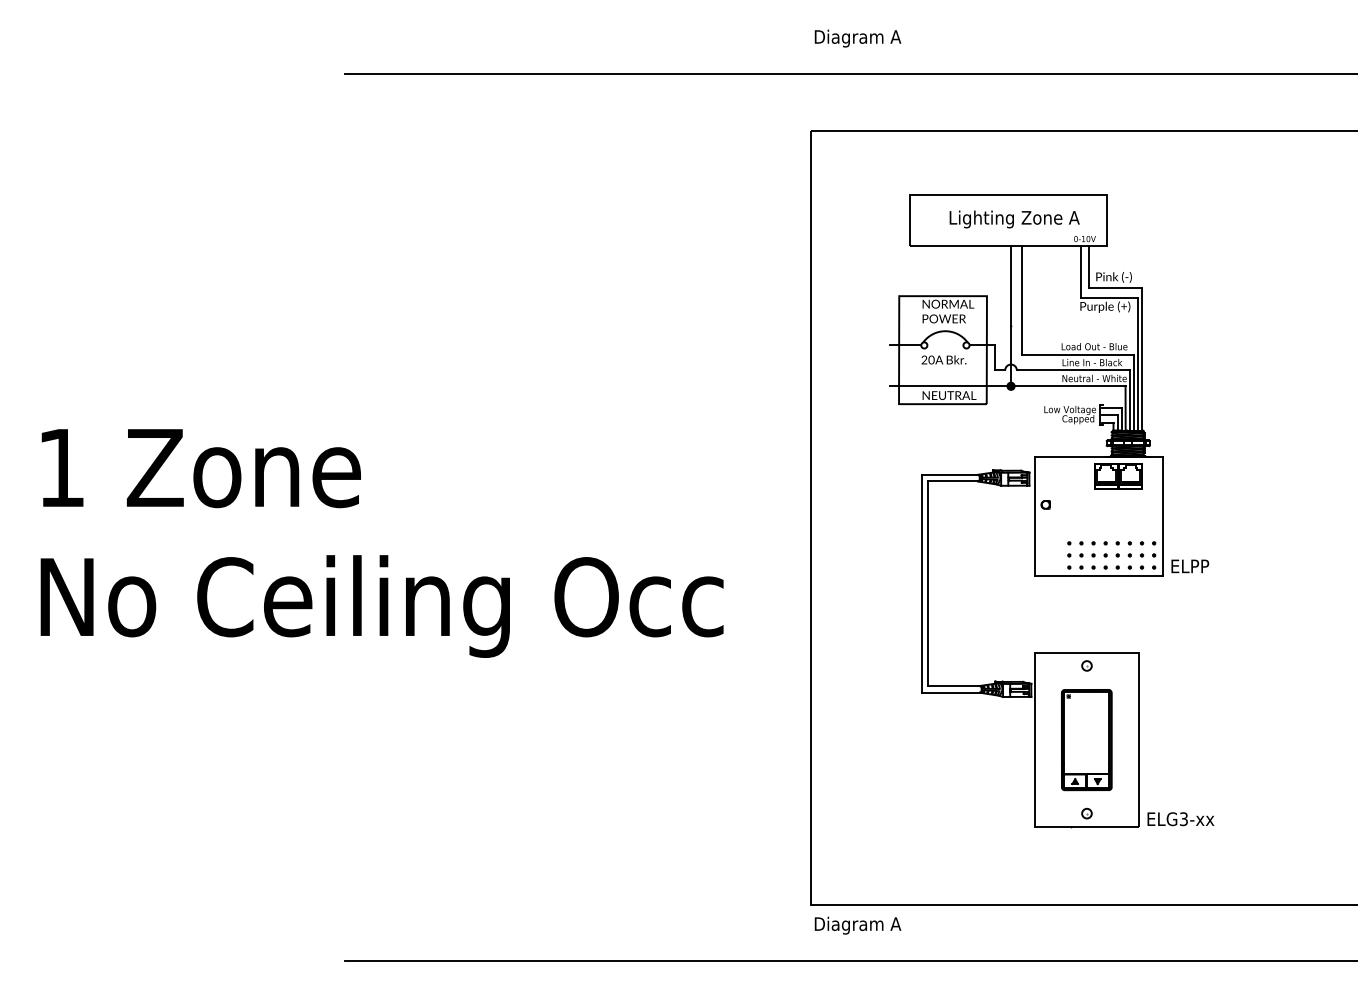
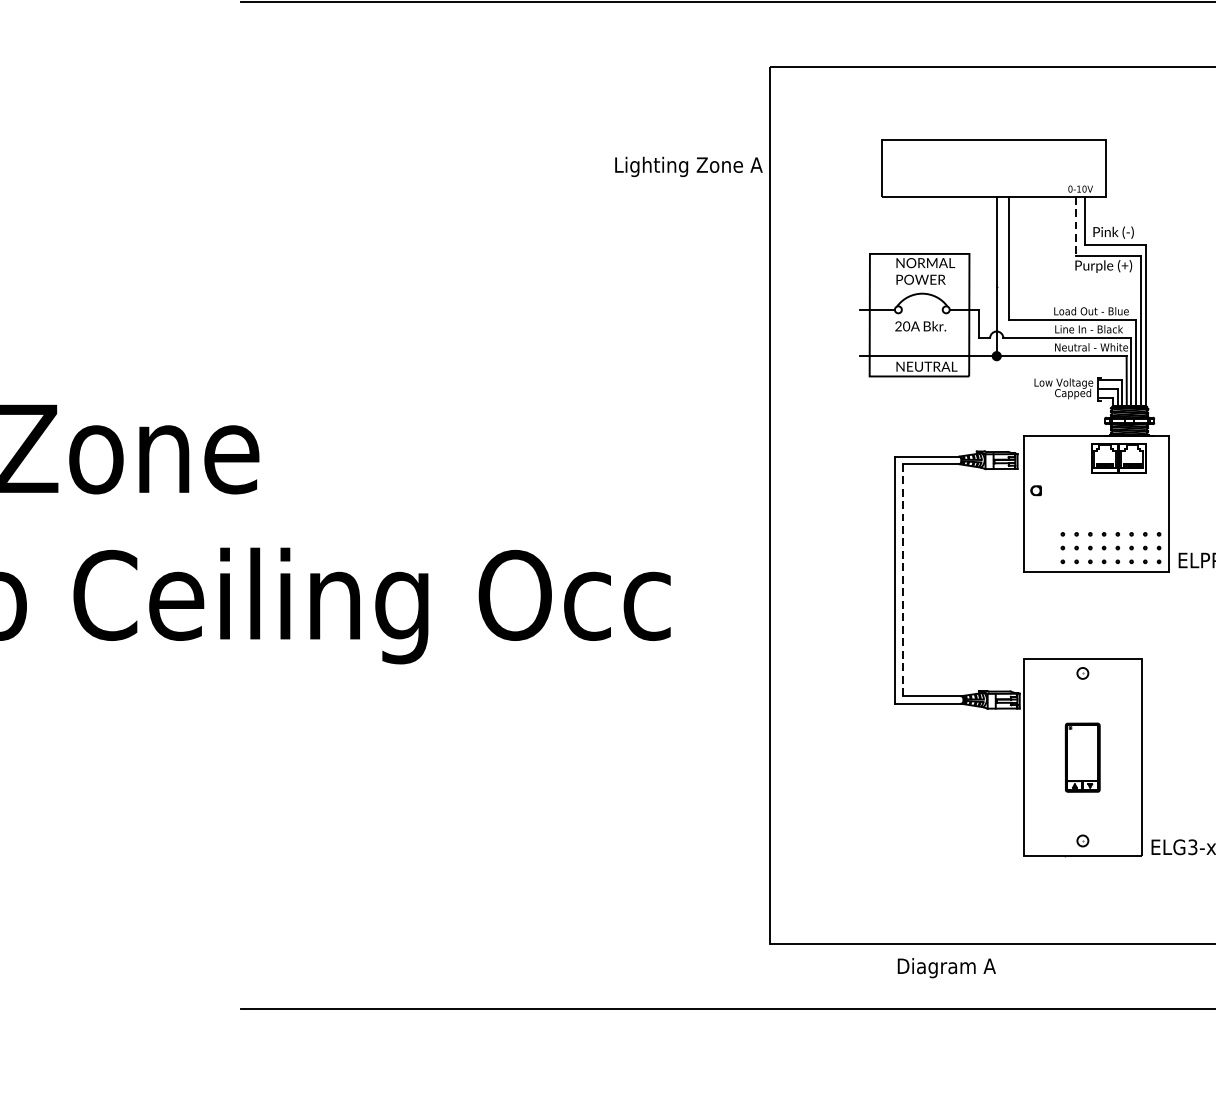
text: (1014, 219) -> (688, 166), moved
line: (1080, 272) -> (1075, 227), solid -> dashed
line: (928, 583) -> (903, 579), solid -> dashed
part: (1086, 740) -> (1082, 757), size x0.6
text: (857, 925) -> (946, 967), moved

